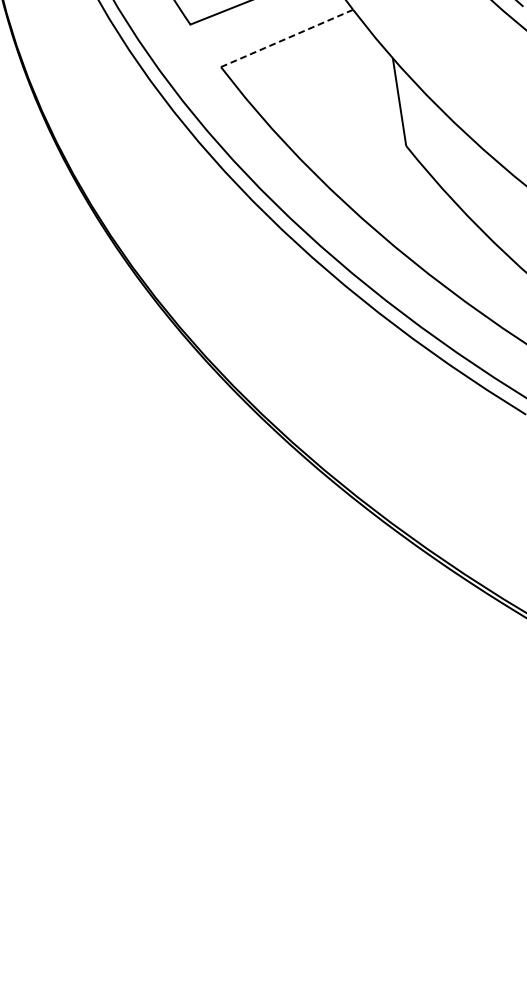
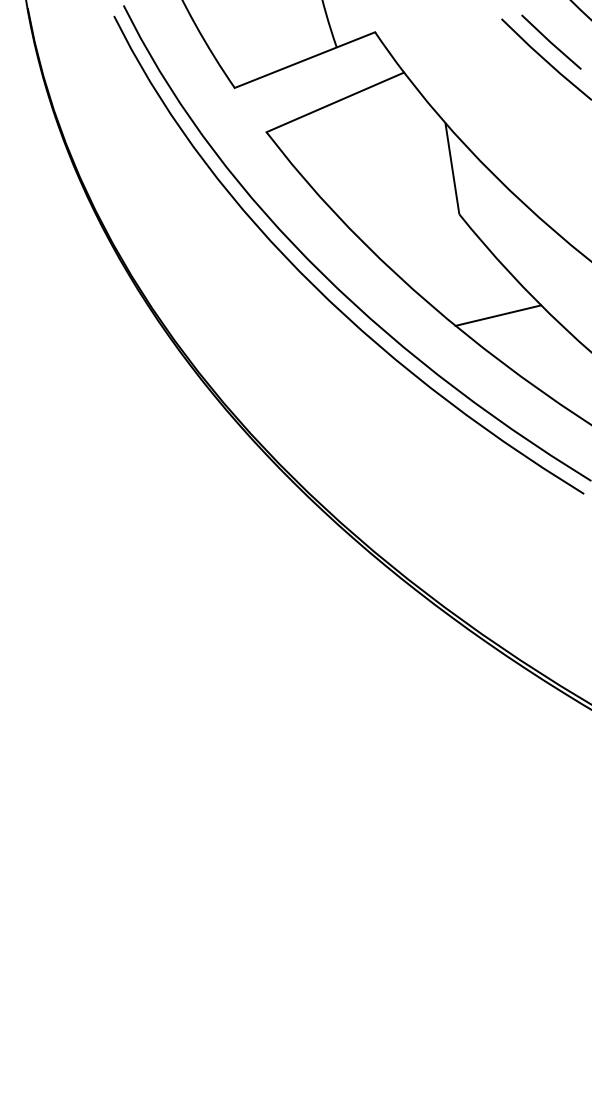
line: (287, 38) -> (335, 102), dashed -> solid
line: (443, 243) -> (498, 315), added

